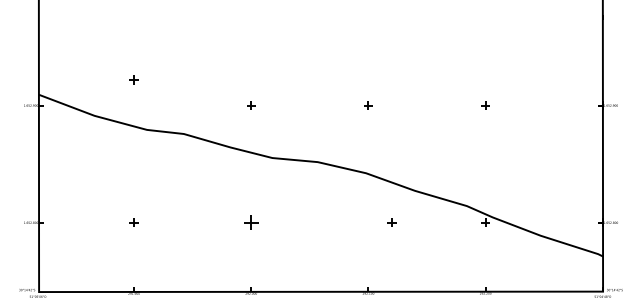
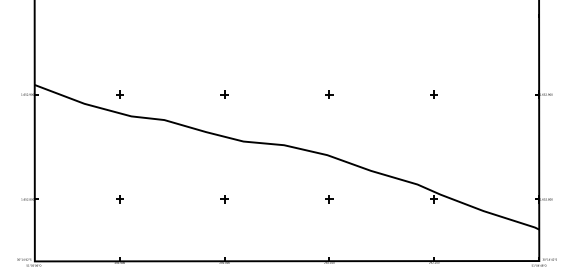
part: (133, 79) -> (119, 94), moved
part: (251, 222) -> (224, 199), size x0.62
part: (391, 222) -> (329, 199), moved

